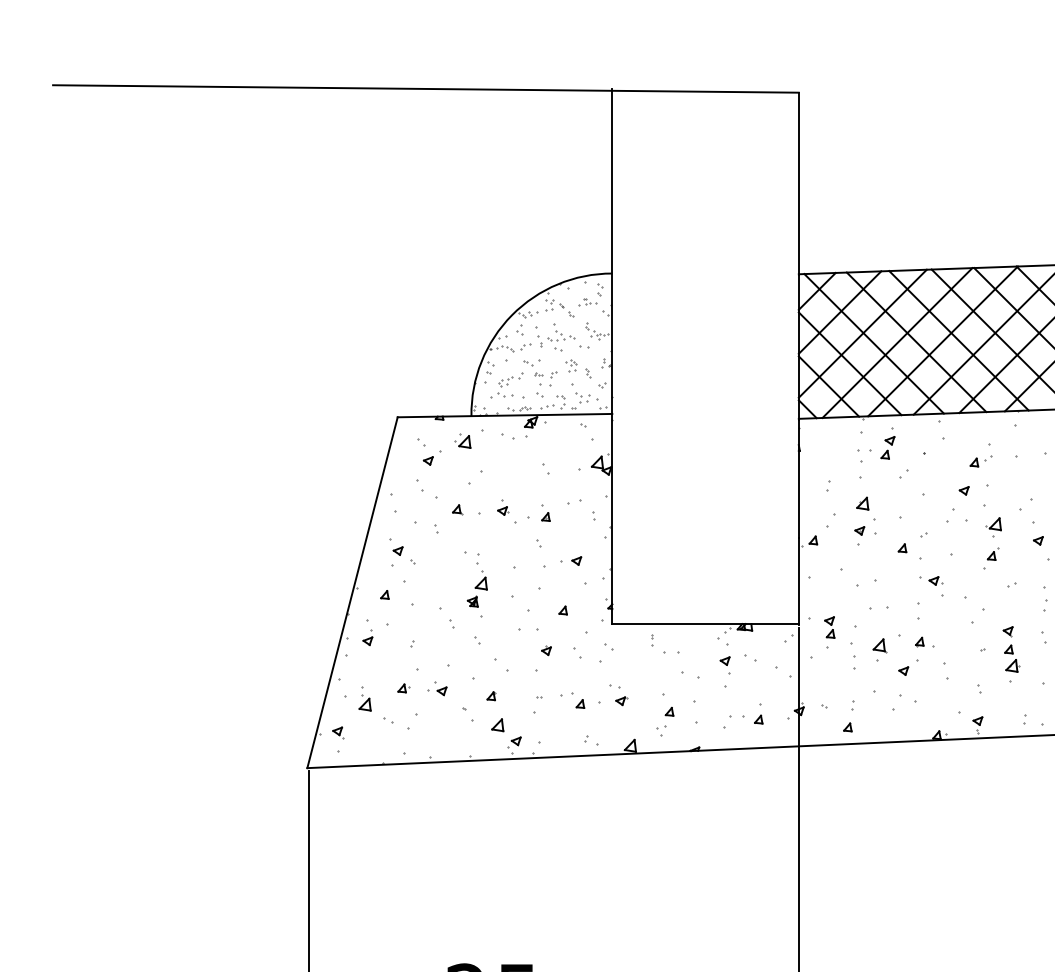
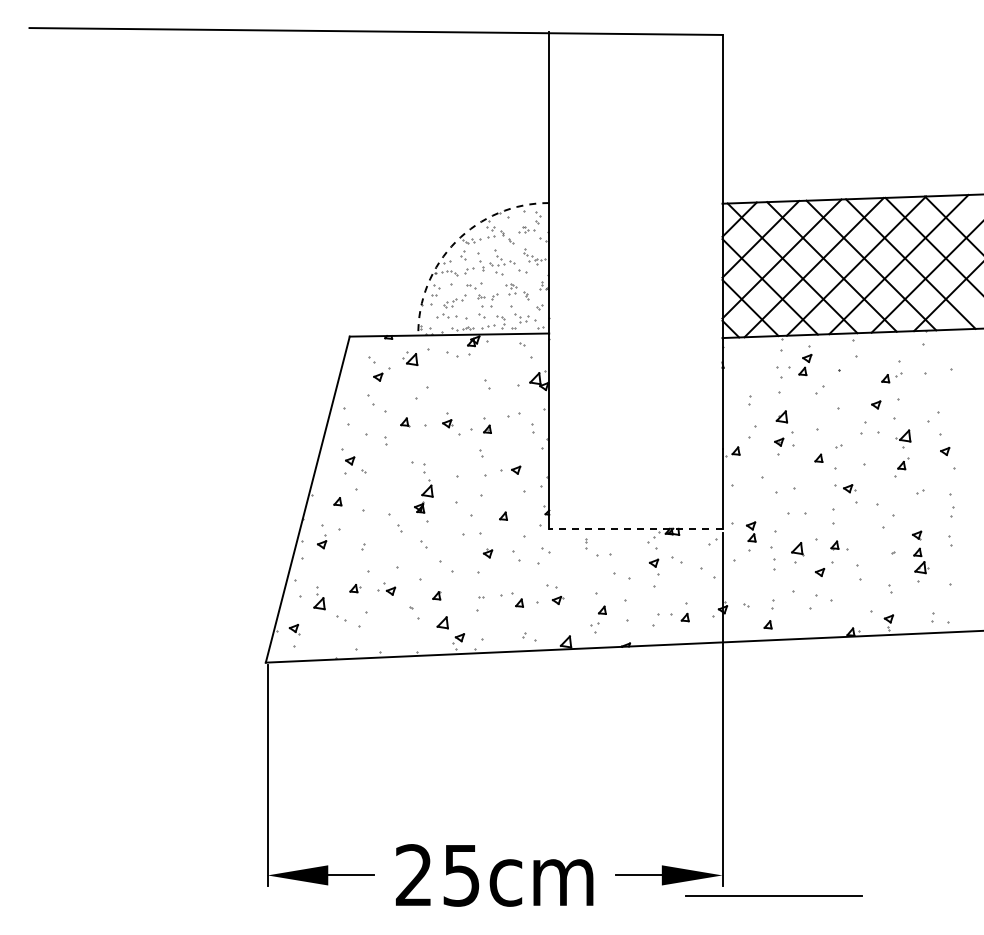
arc: (511, 314) -> (455, 241), solid -> dashed
line: (705, 623) -> (635, 528), solid -> dashed

